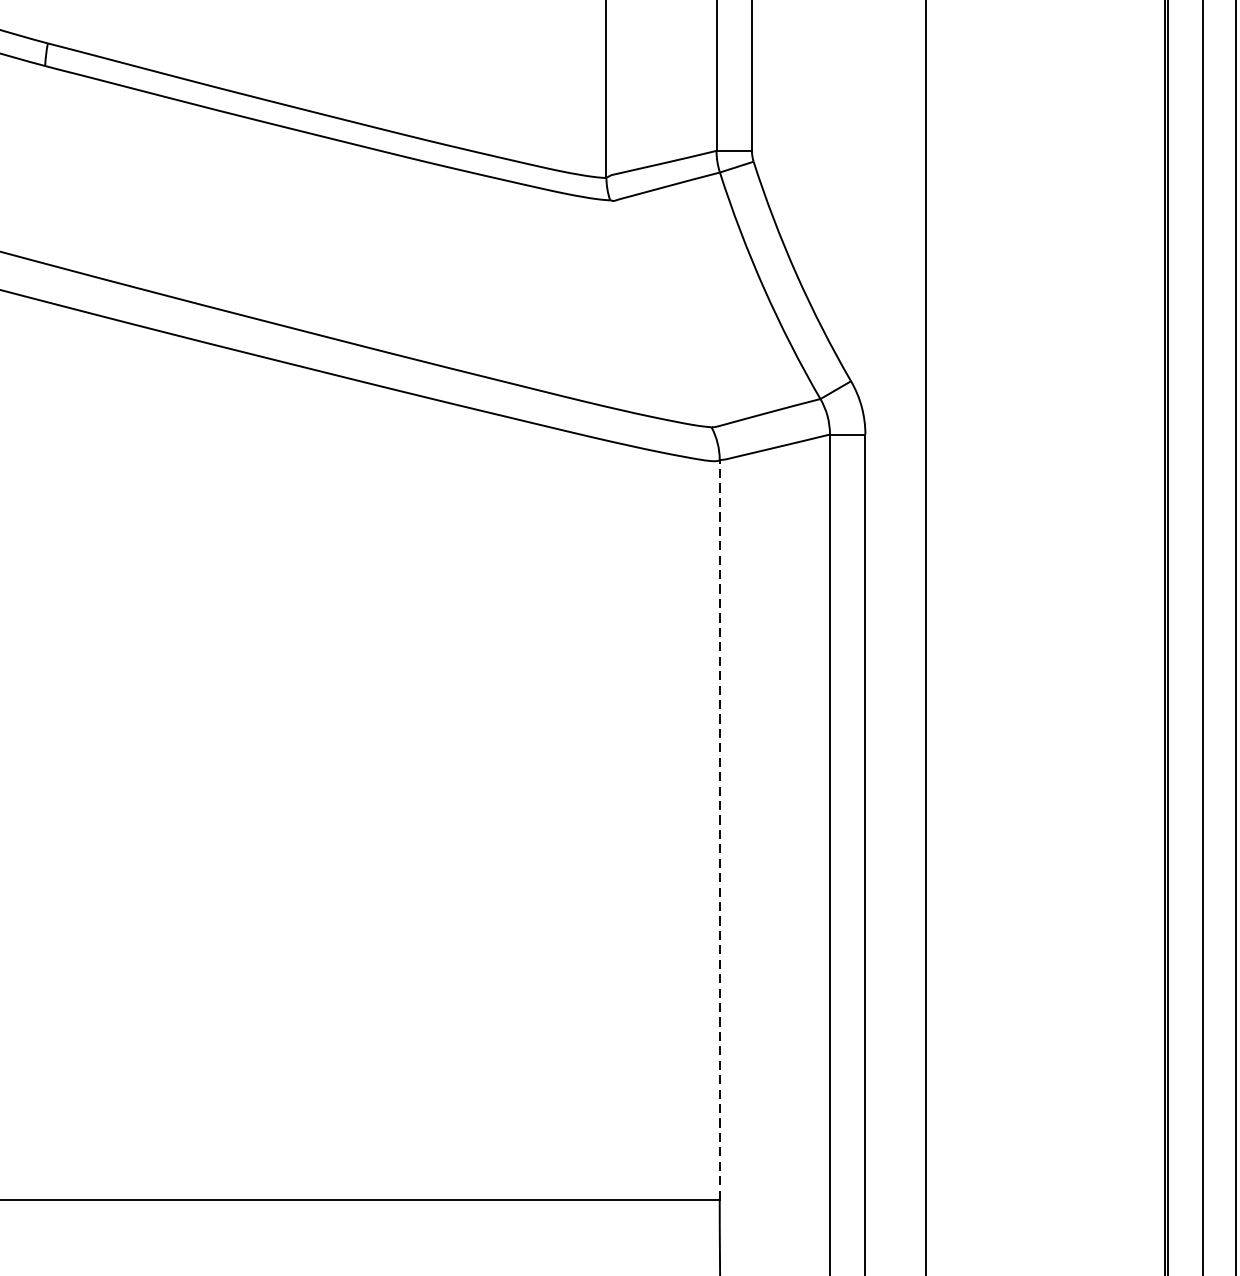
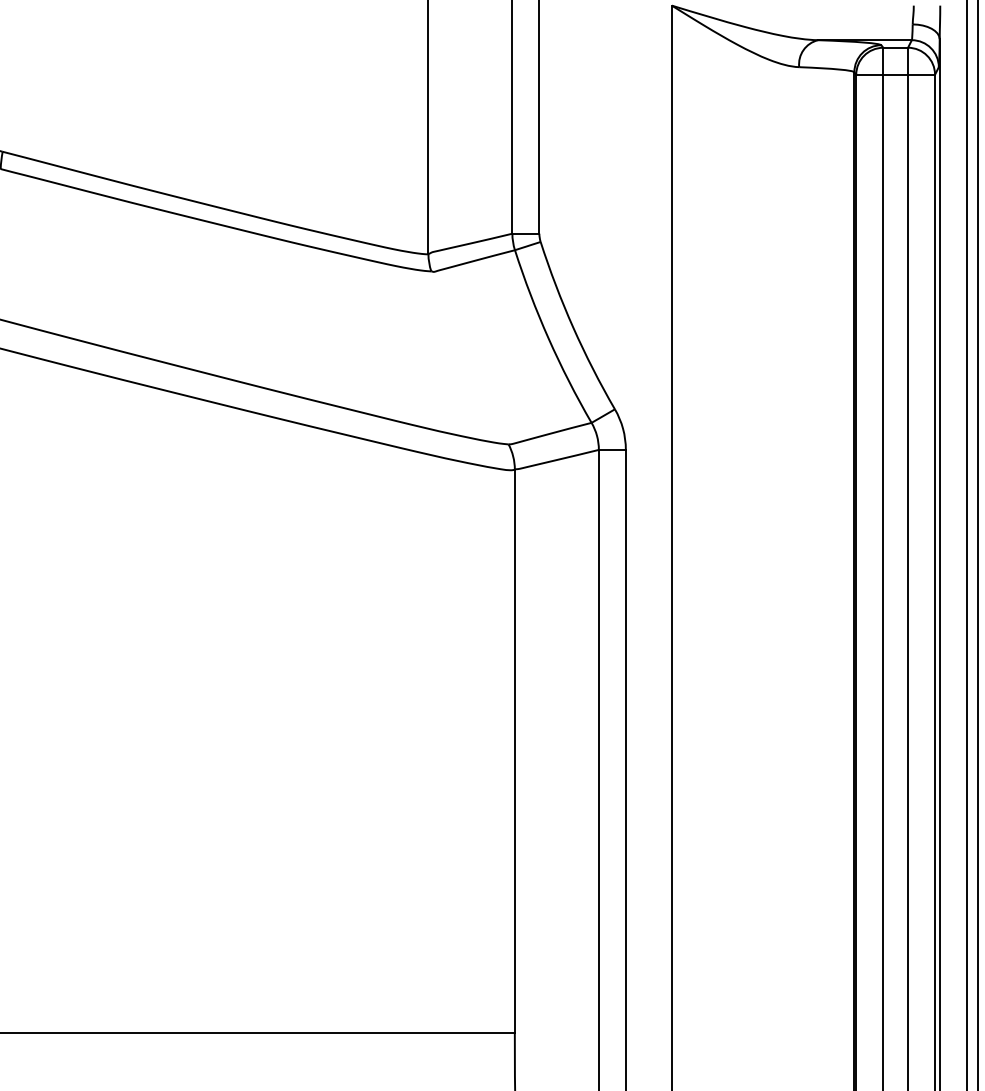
line: (719, 830) -> (514, 751), dashed -> solid

